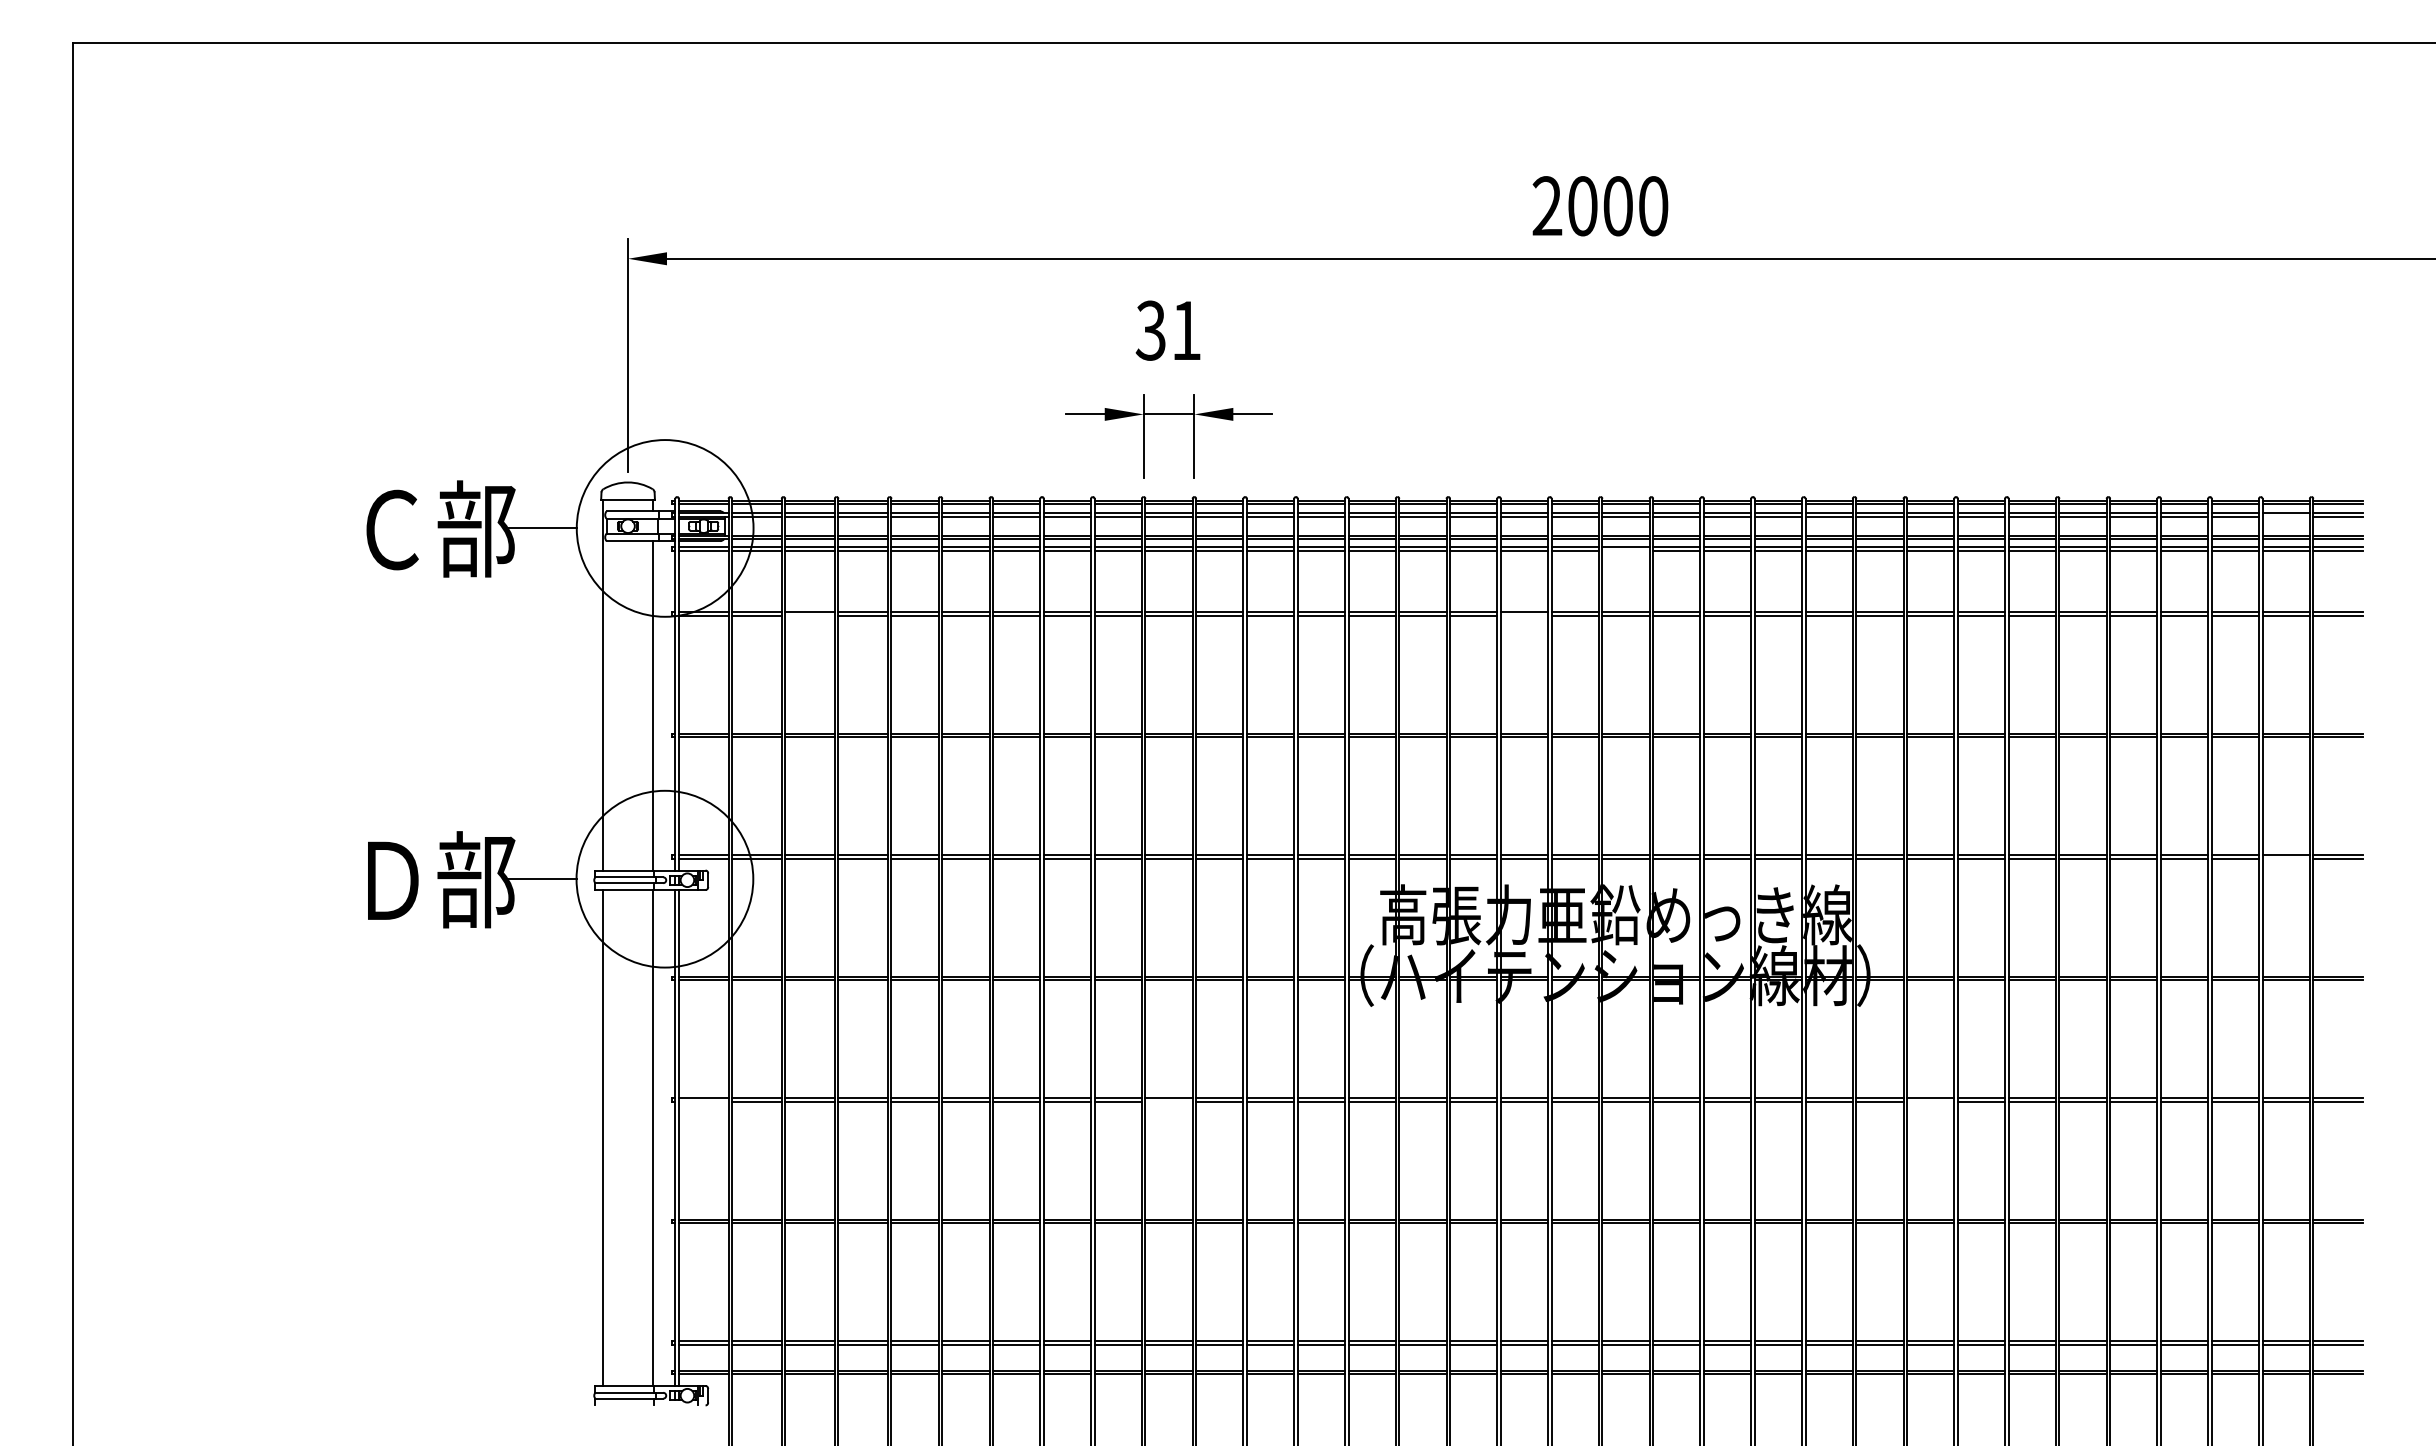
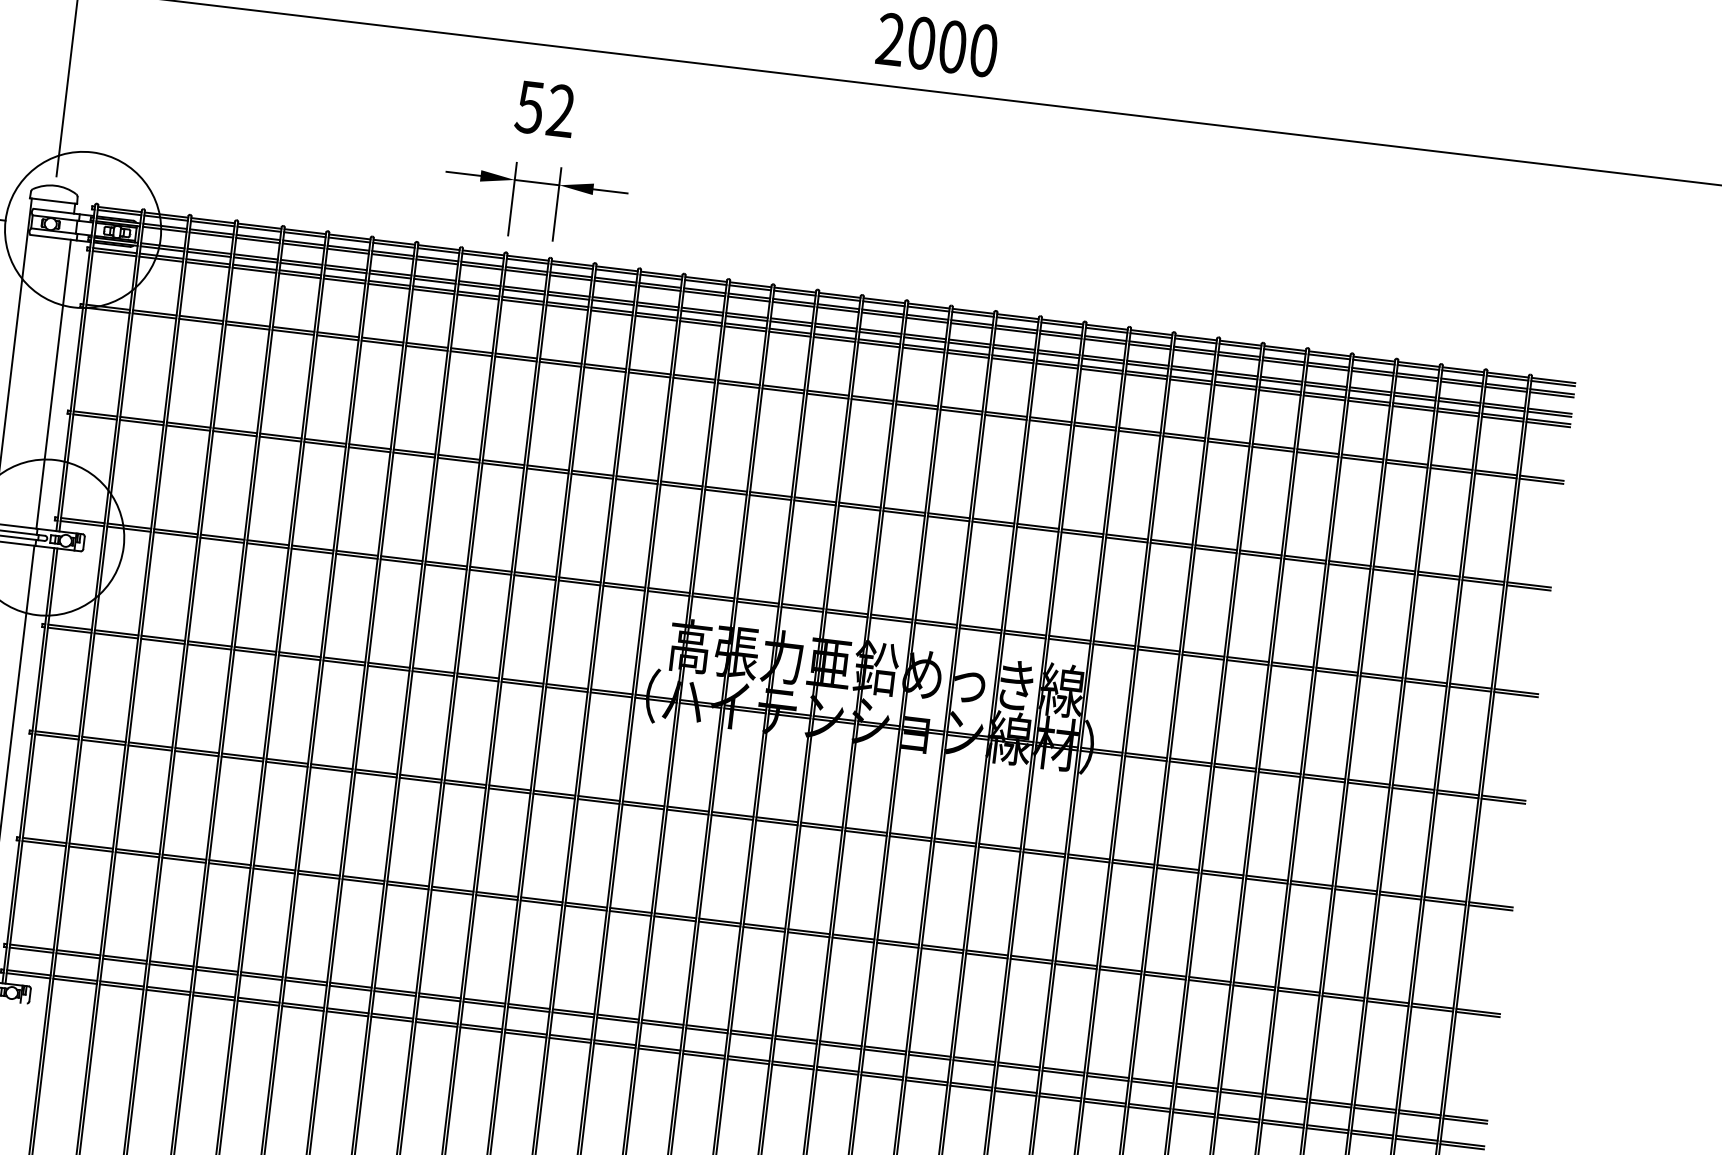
text: (1168, 330) -> (545, 108), 31 -> 52
line: (2285, 516) -> (1505, 388), added
line: (1625, 550) -> (923, 349), added
line: (809, 615) -> (200, 321), added
line: (1524, 615) -> (827, 396), added
line: (2285, 858) -> (1469, 688), added
line: (703, 1101) -> (56, 736), added
line: (1168, 1101) -> (464, 785), added
line: (1930, 1101) -> (1133, 864), added

